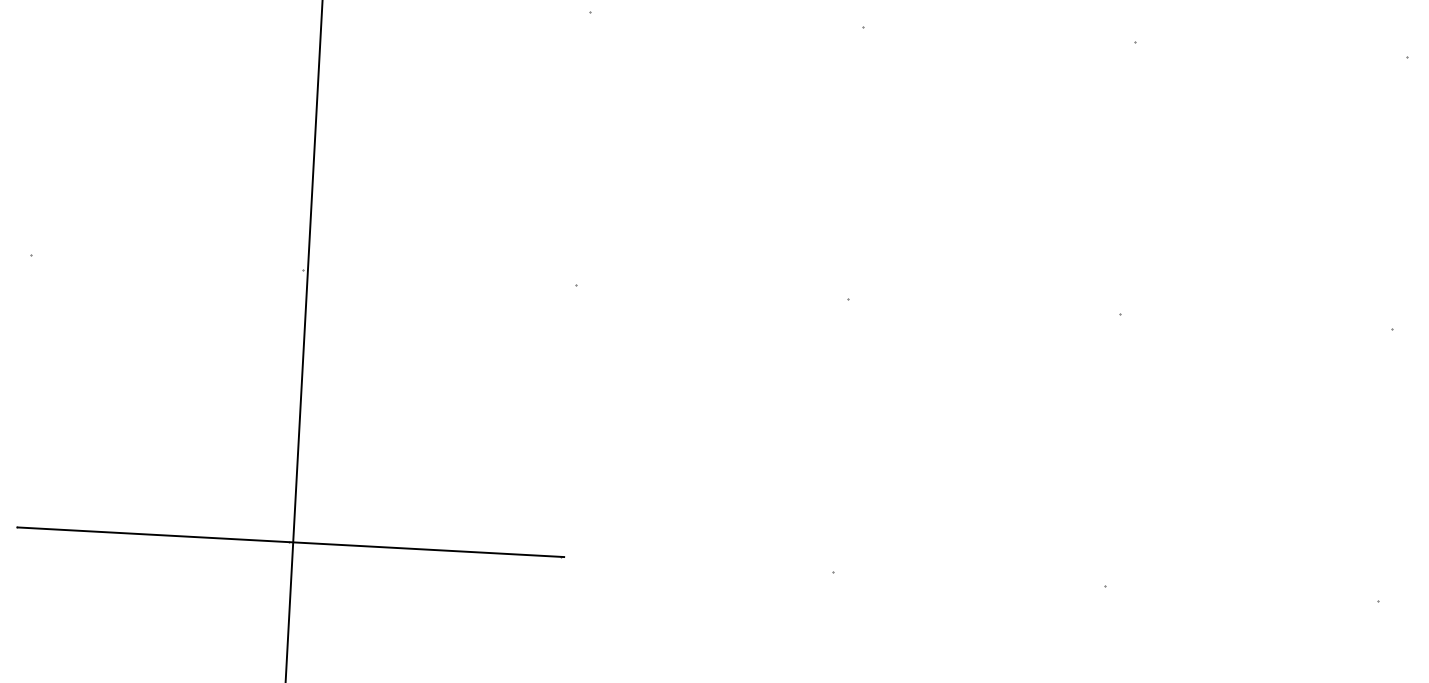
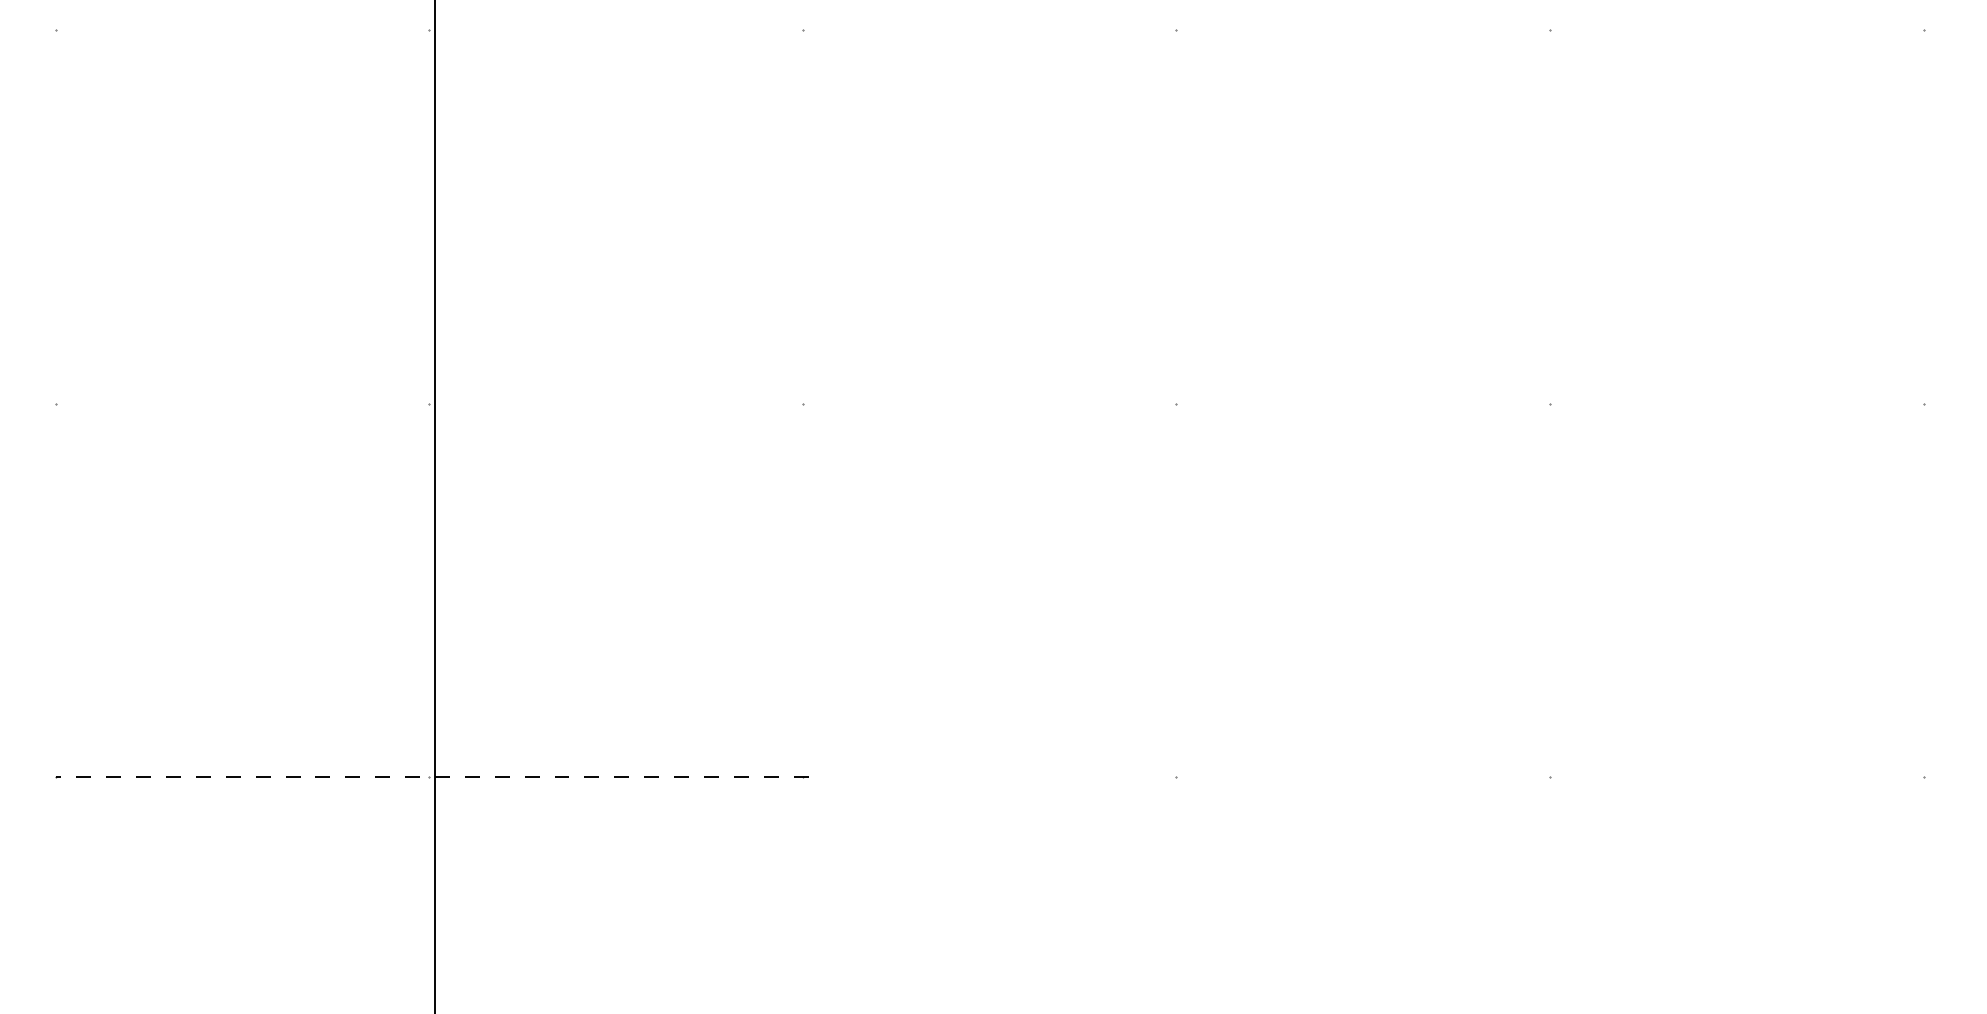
line: (290, 542) -> (431, 777), solid -> dashed

